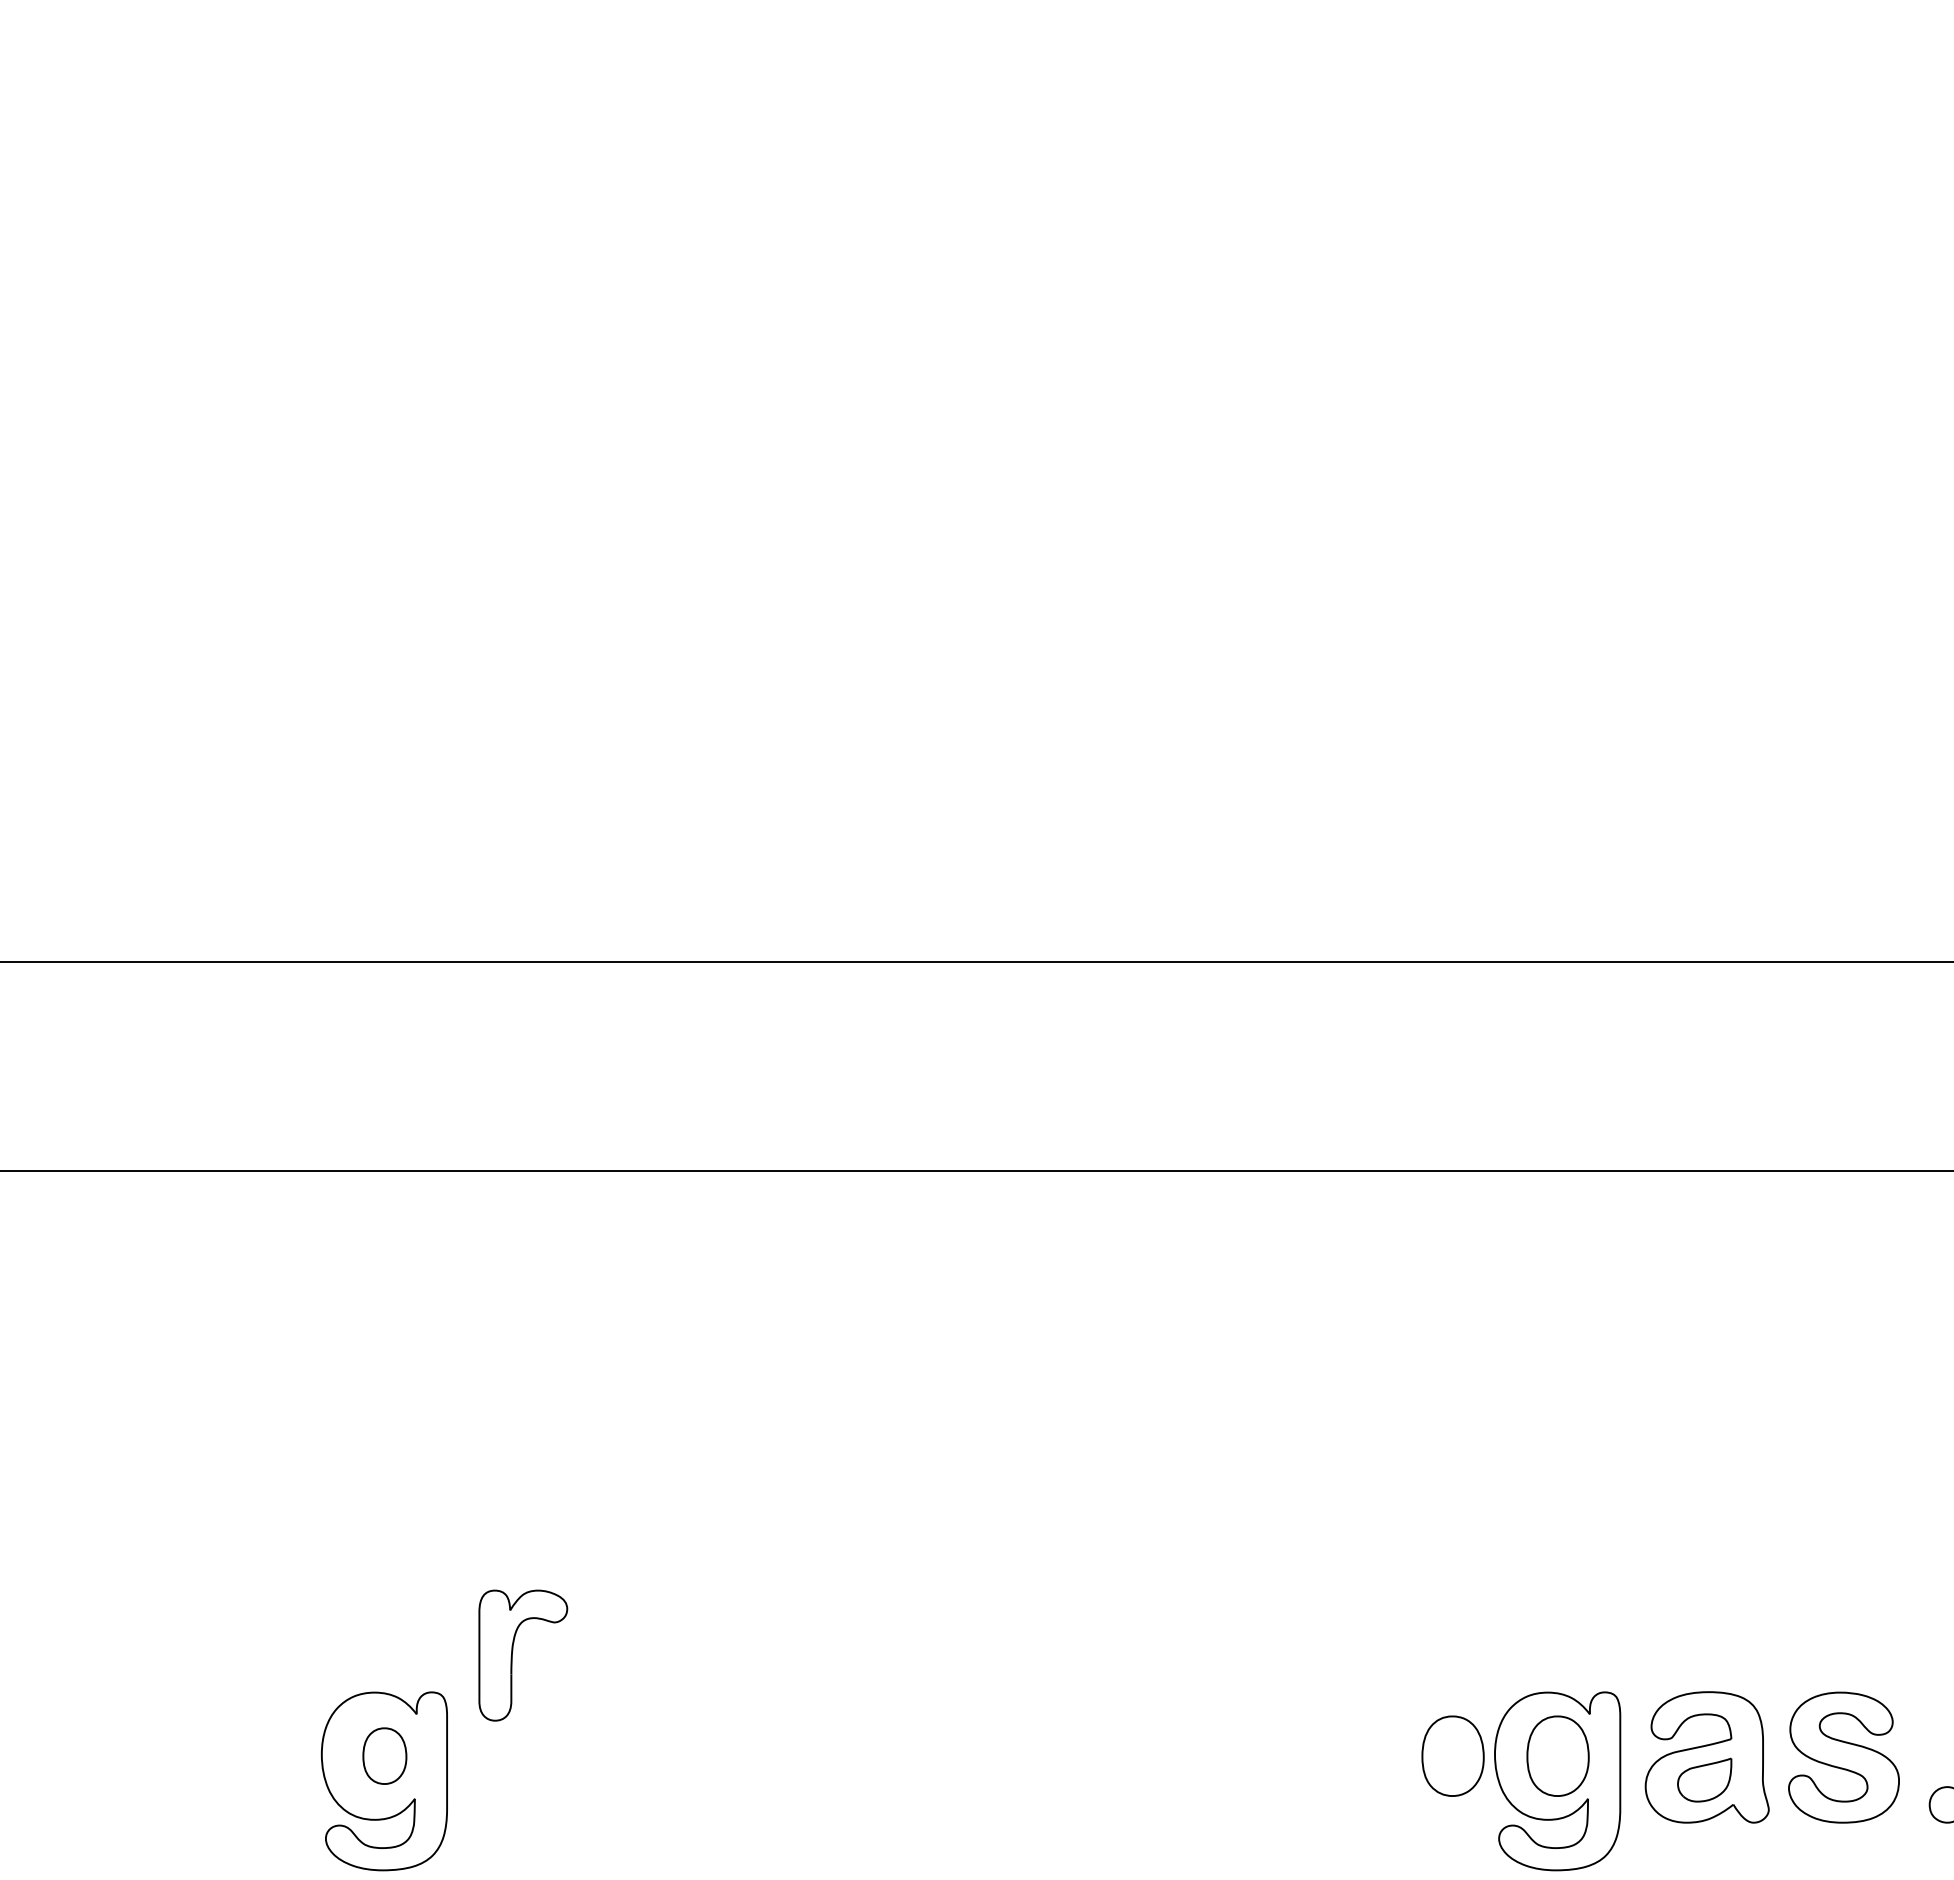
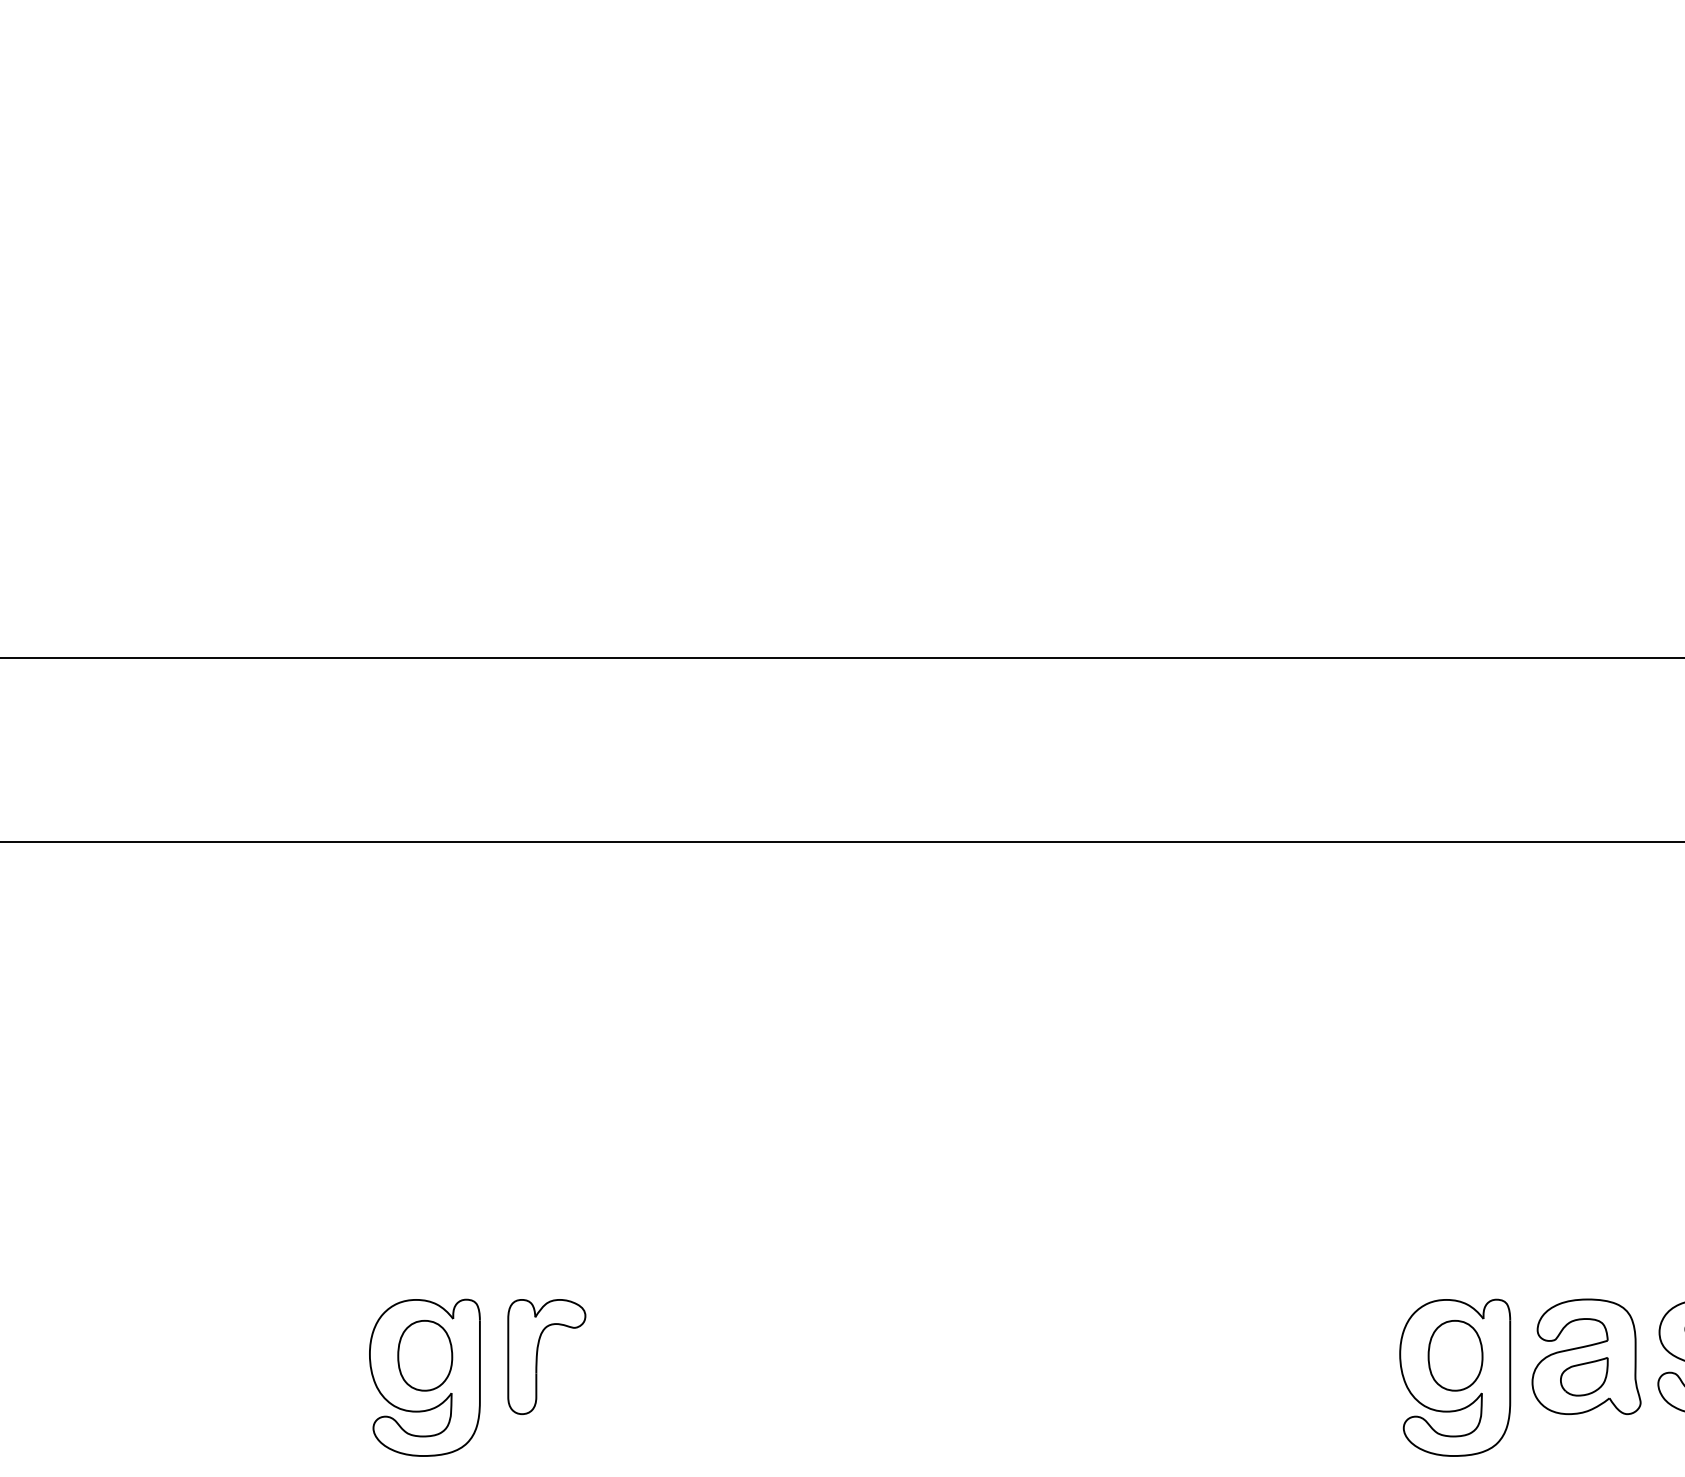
part: (513, 1651) -> (538, 1353), moved
part: (384, 1755) -> (424, 1355), size x1.43
part: (1452, 1755) -> (1362, 1355), removed

